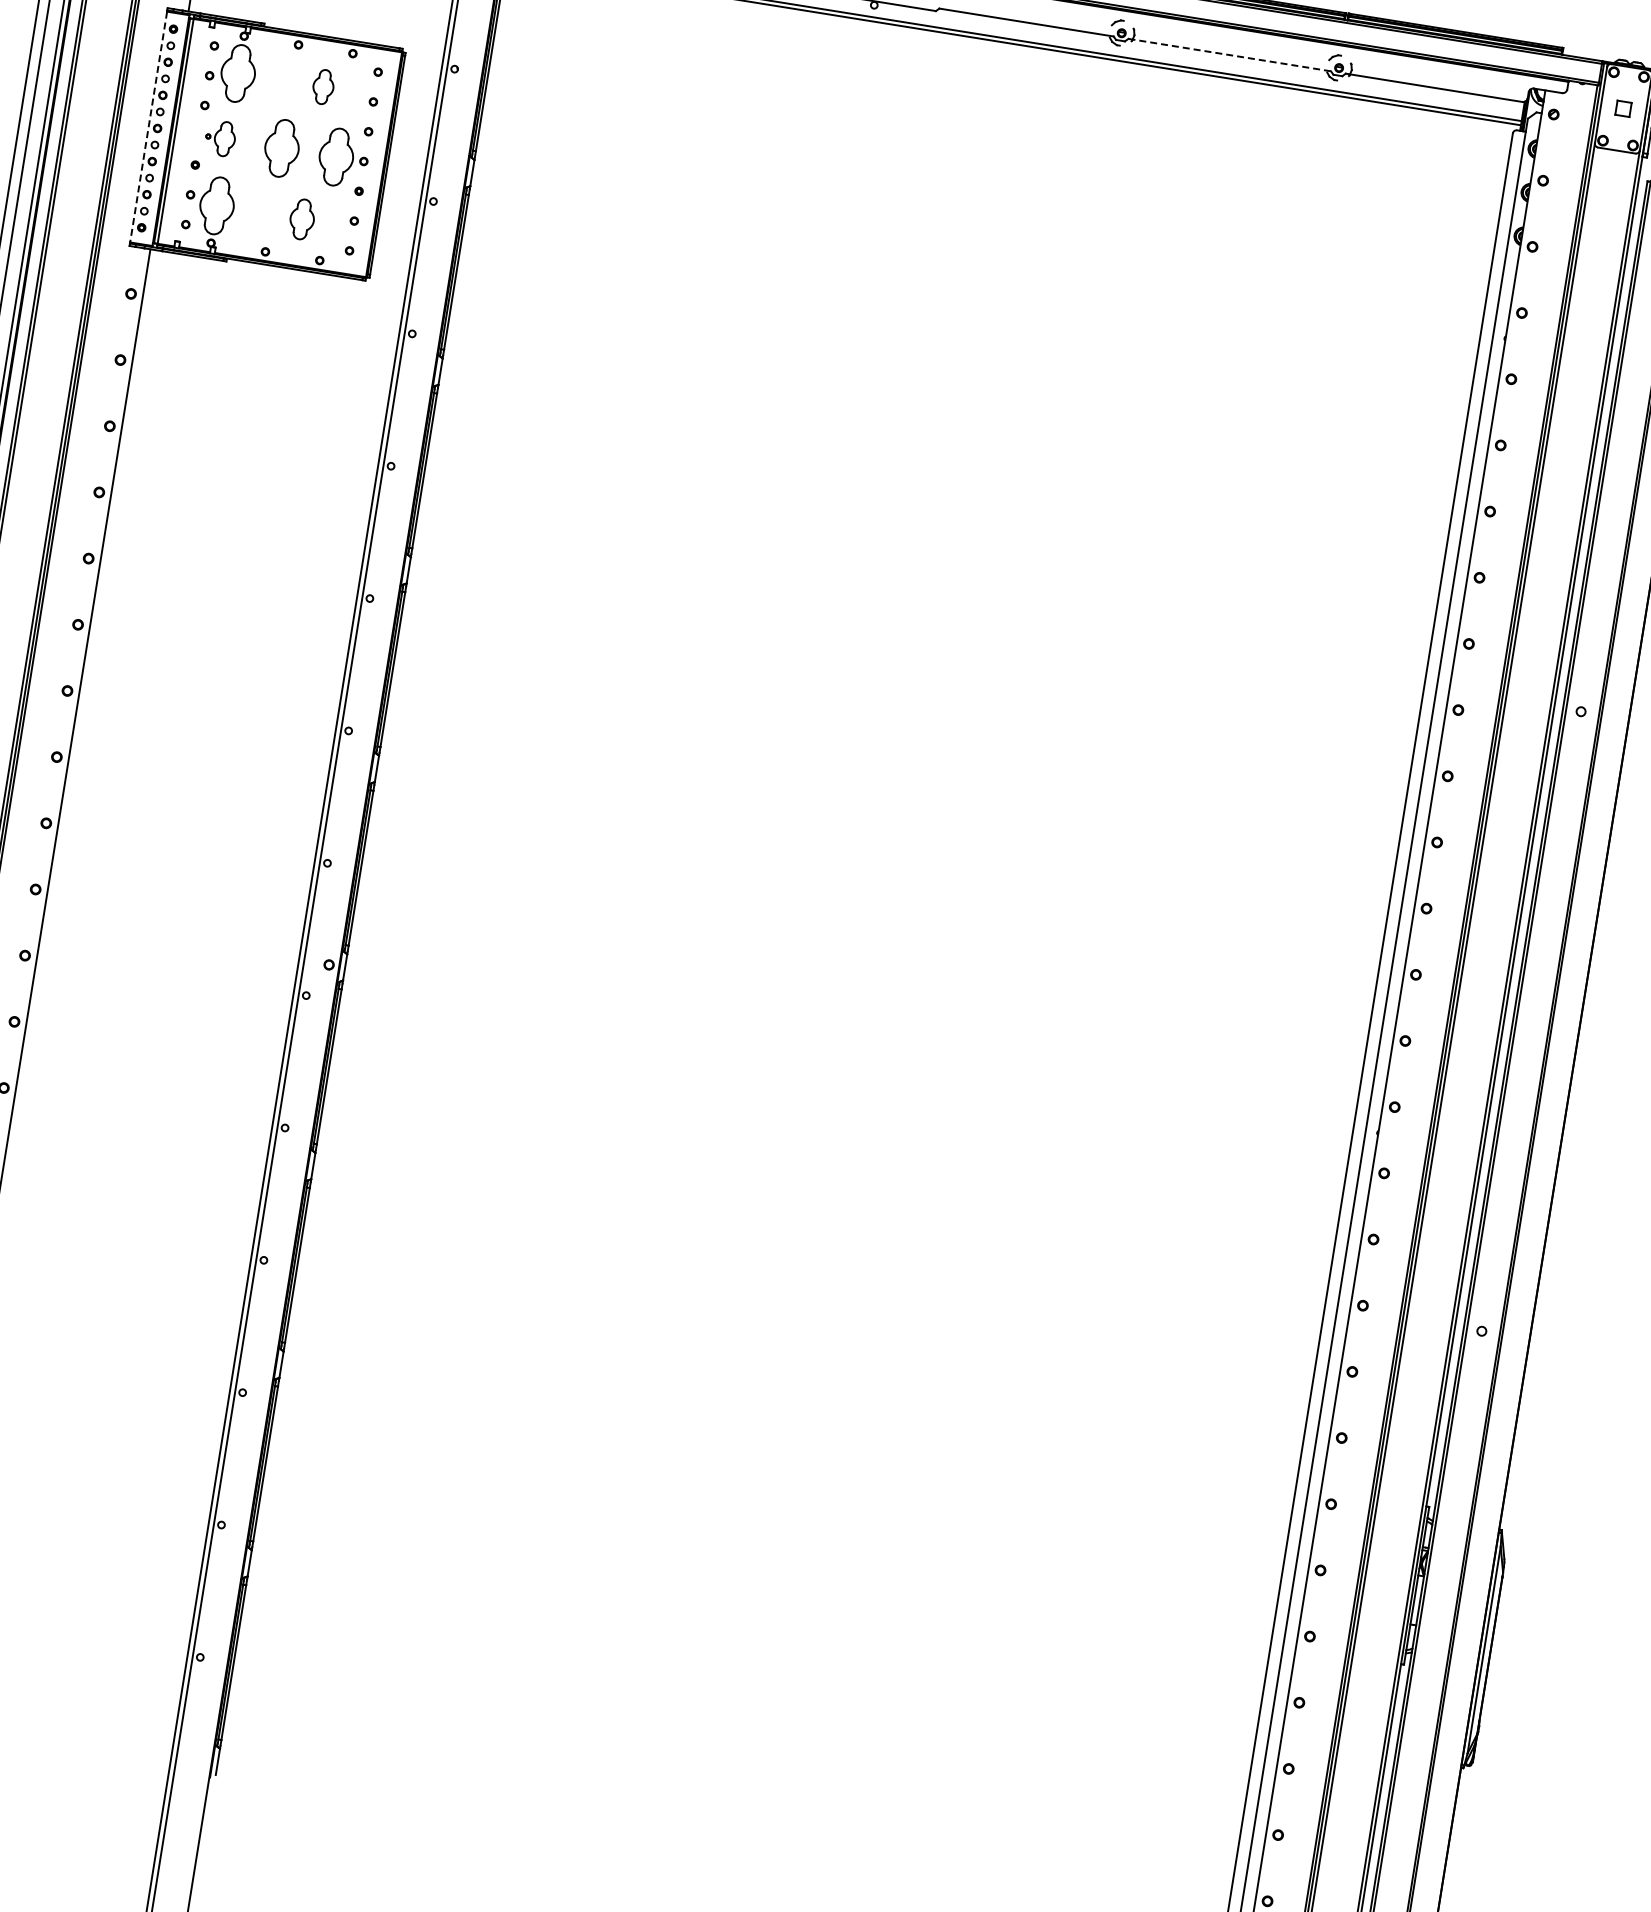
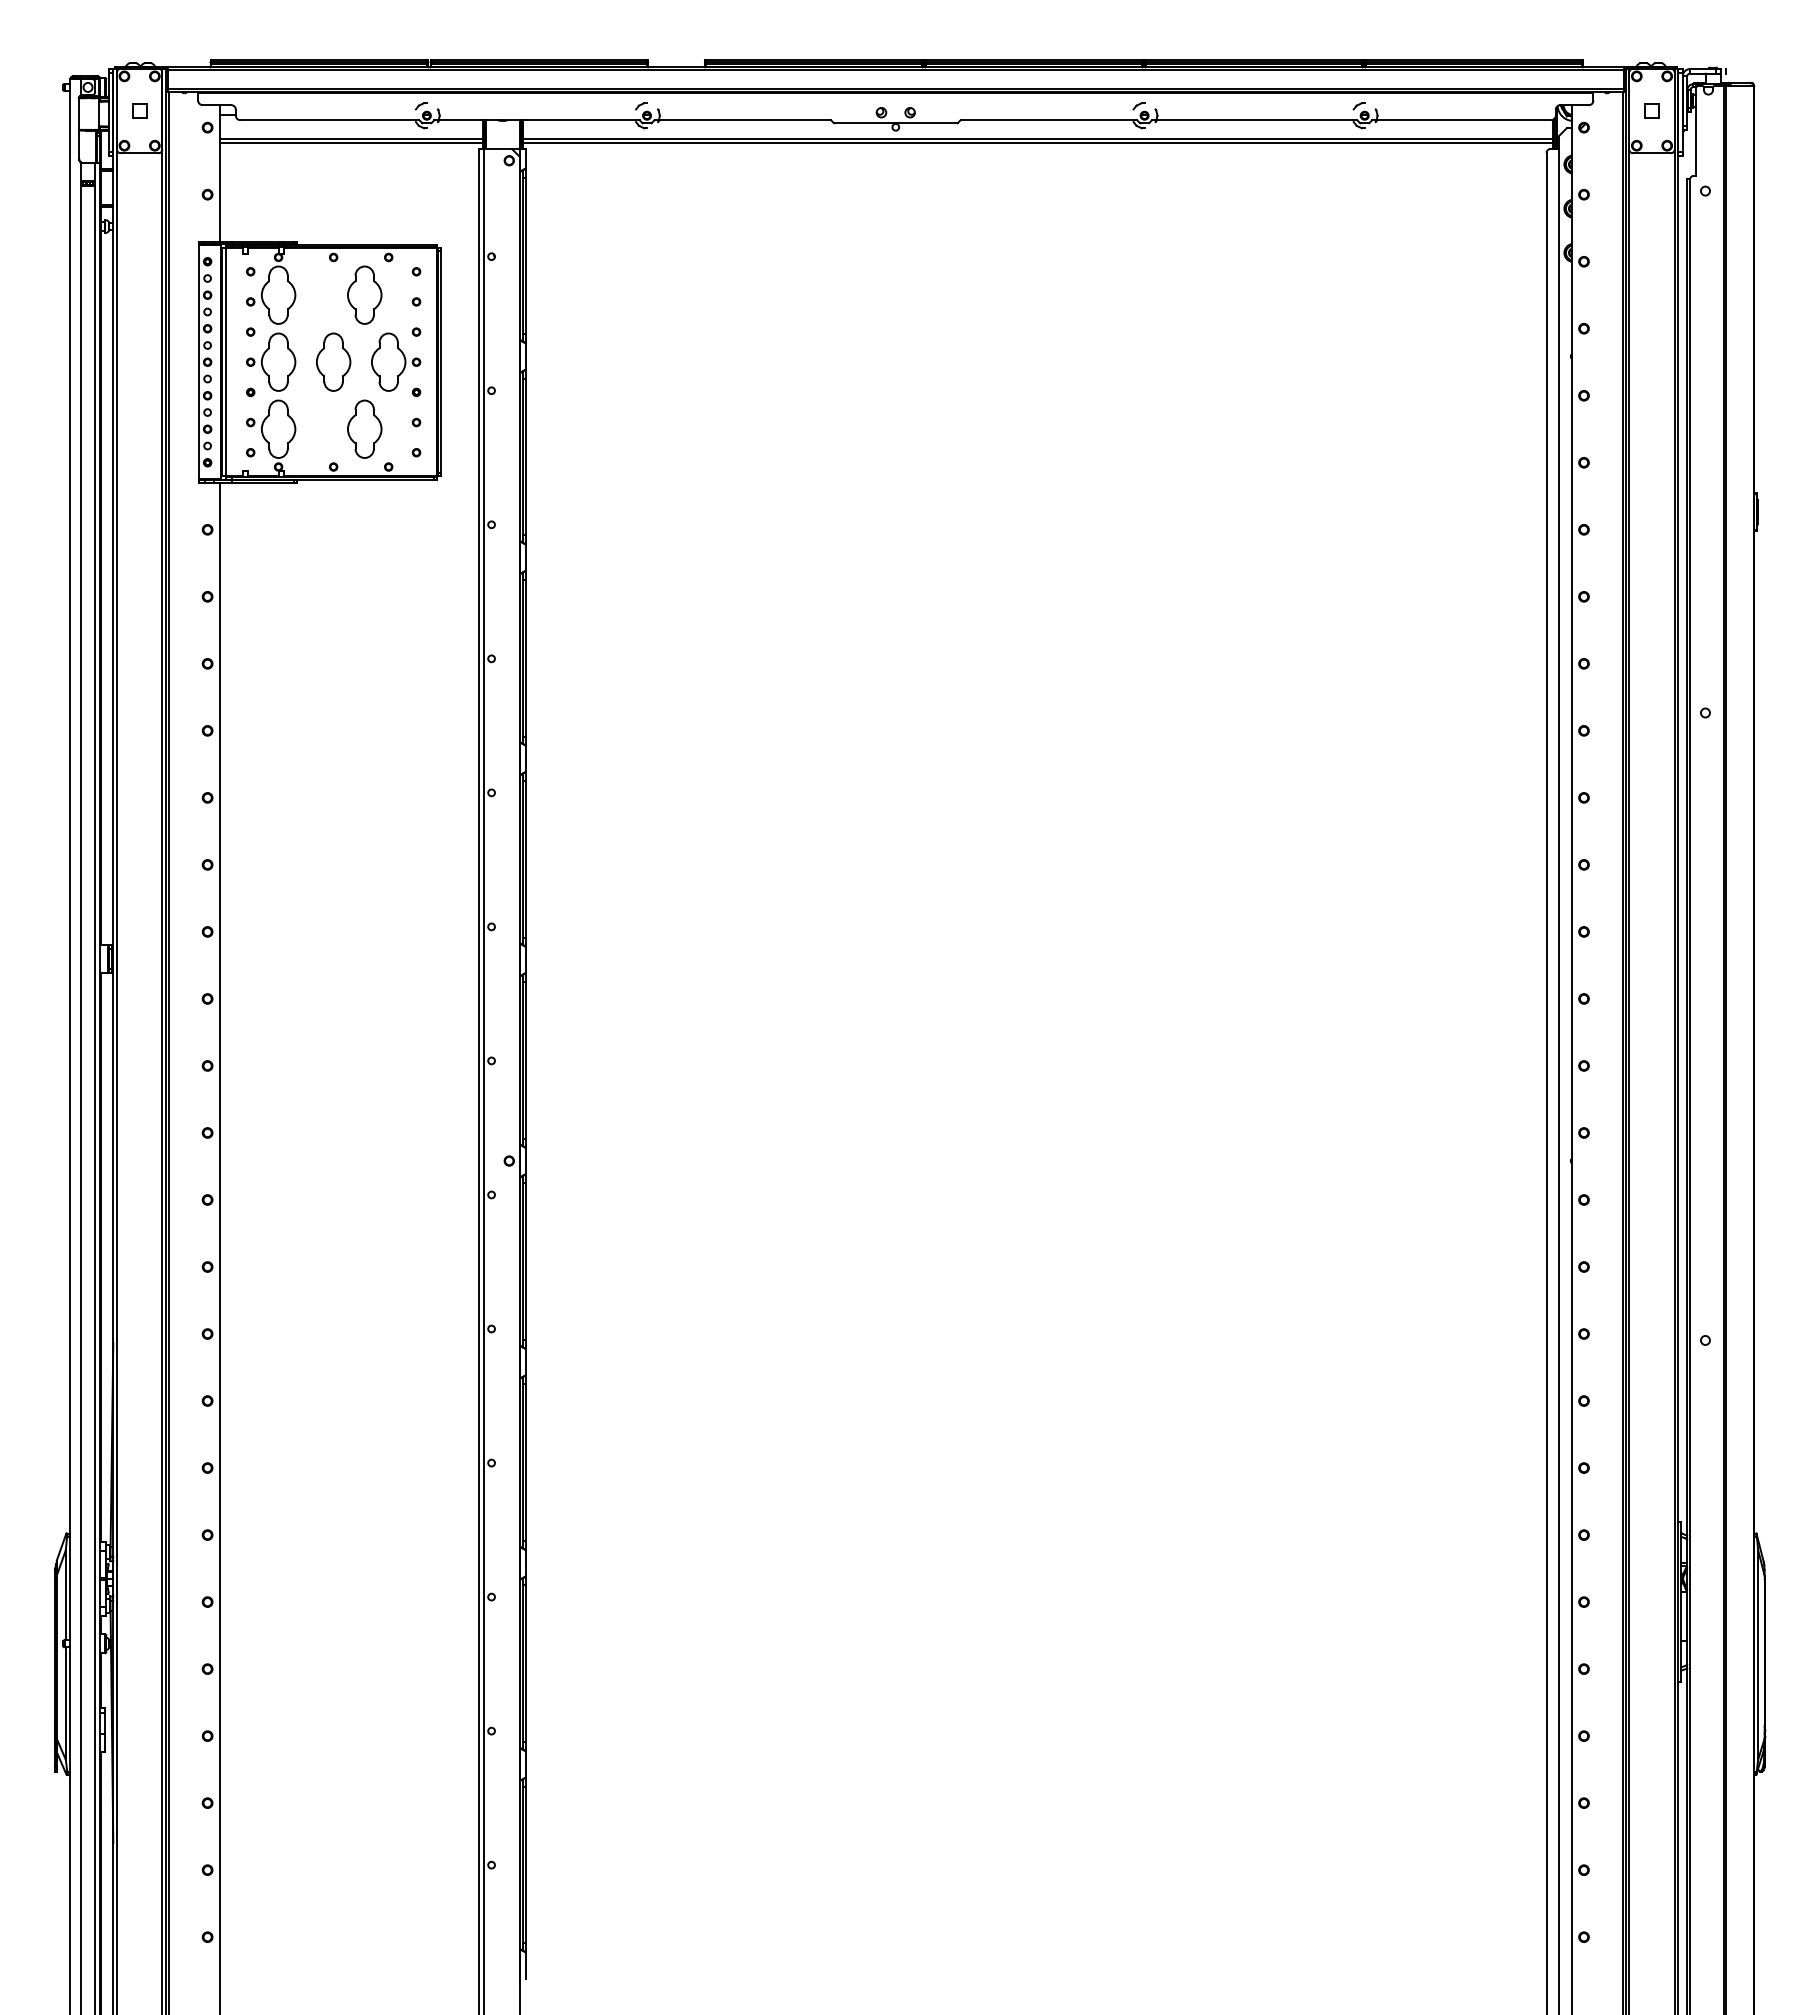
line: (1229, 55) -> (1254, 120), dashed -> solid
part: (323, 86) -> (364, 294), size x1.67
line: (148, 127) -> (198, 362), dashed -> solid
part: (220, 137) -> (271, 361), size x1.67
part: (302, 218) -> (364, 428), size x1.43

